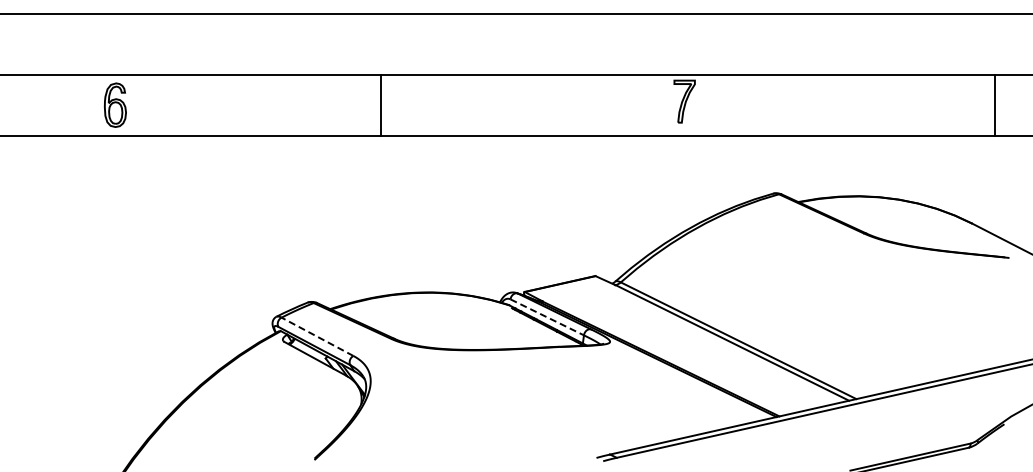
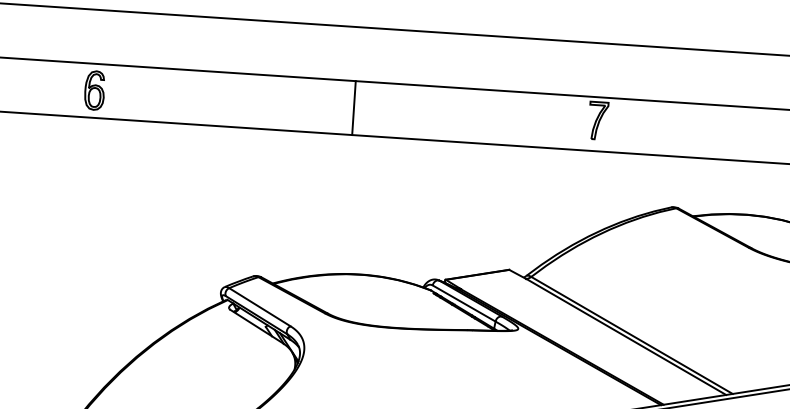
line: (380, 105) -> (353, 108), moved
line: (547, 317) -> (464, 303), dashed -> solid
line: (317, 336) -> (259, 306), dashed -> solid

